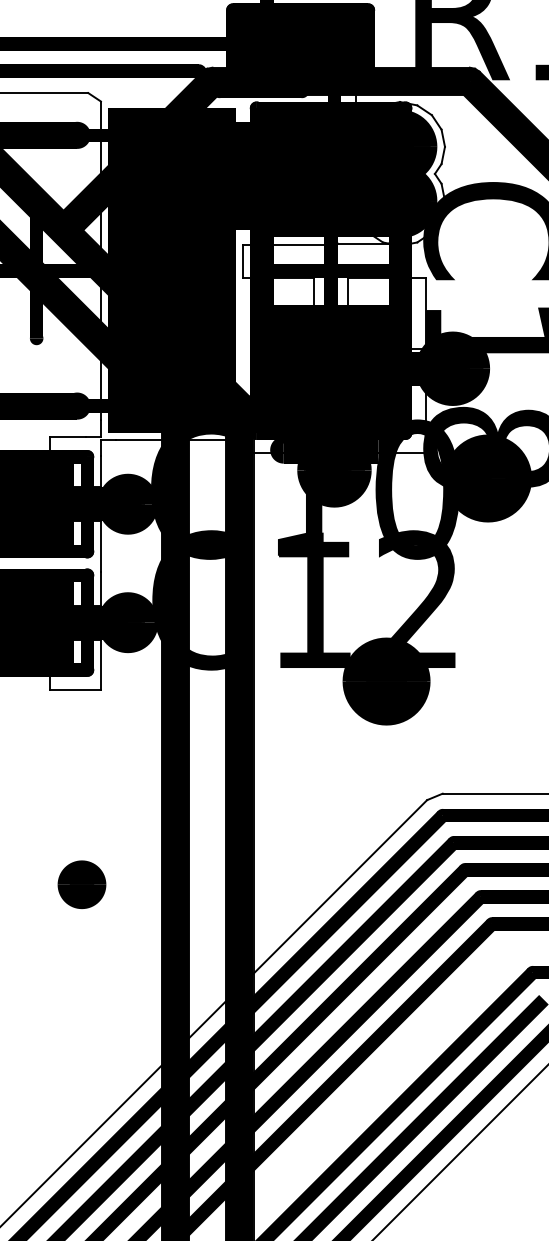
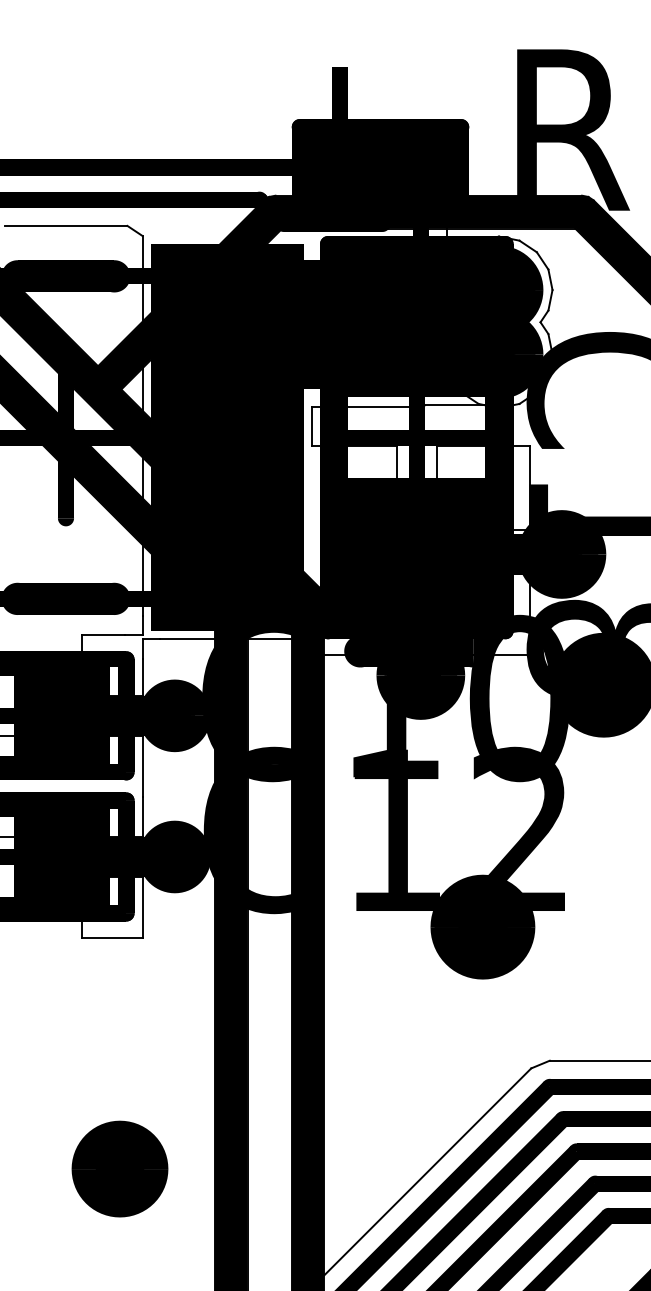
part: (81, 884) -> (119, 1168), size x1.67

